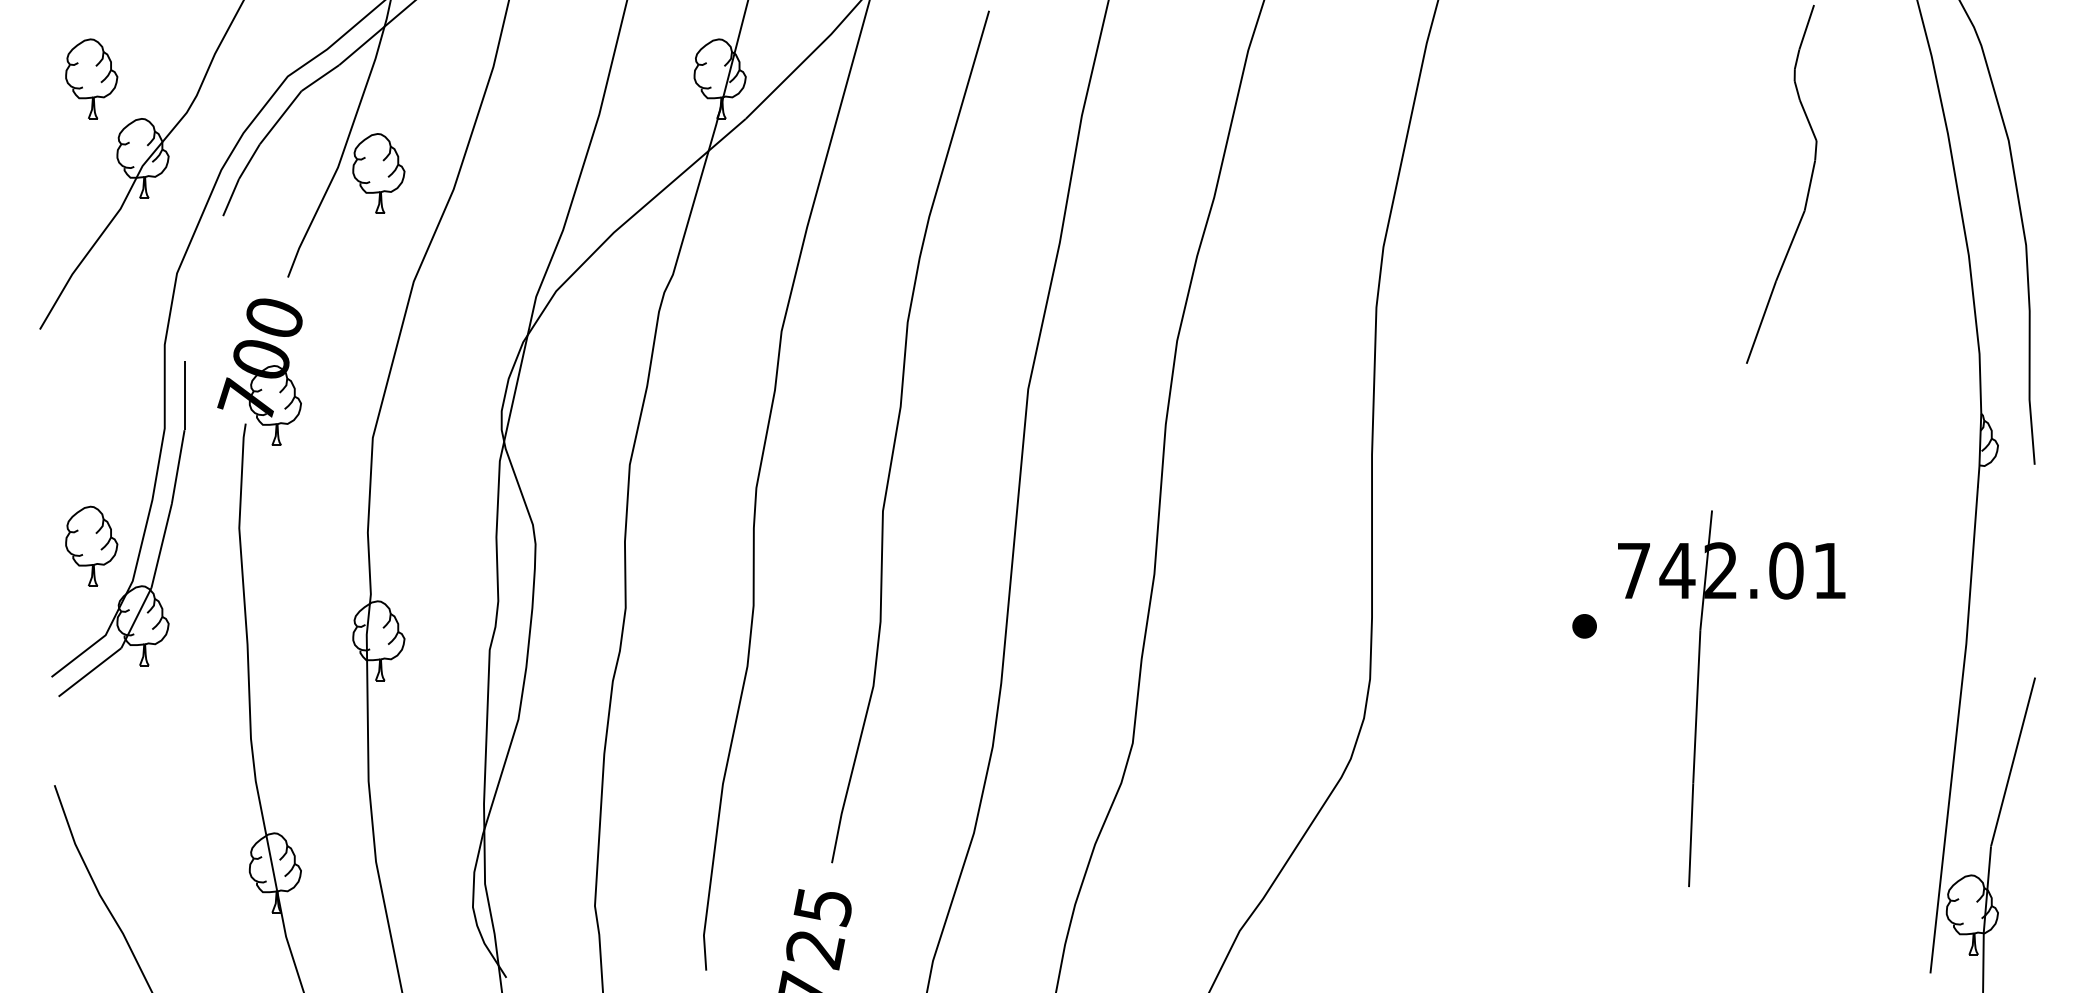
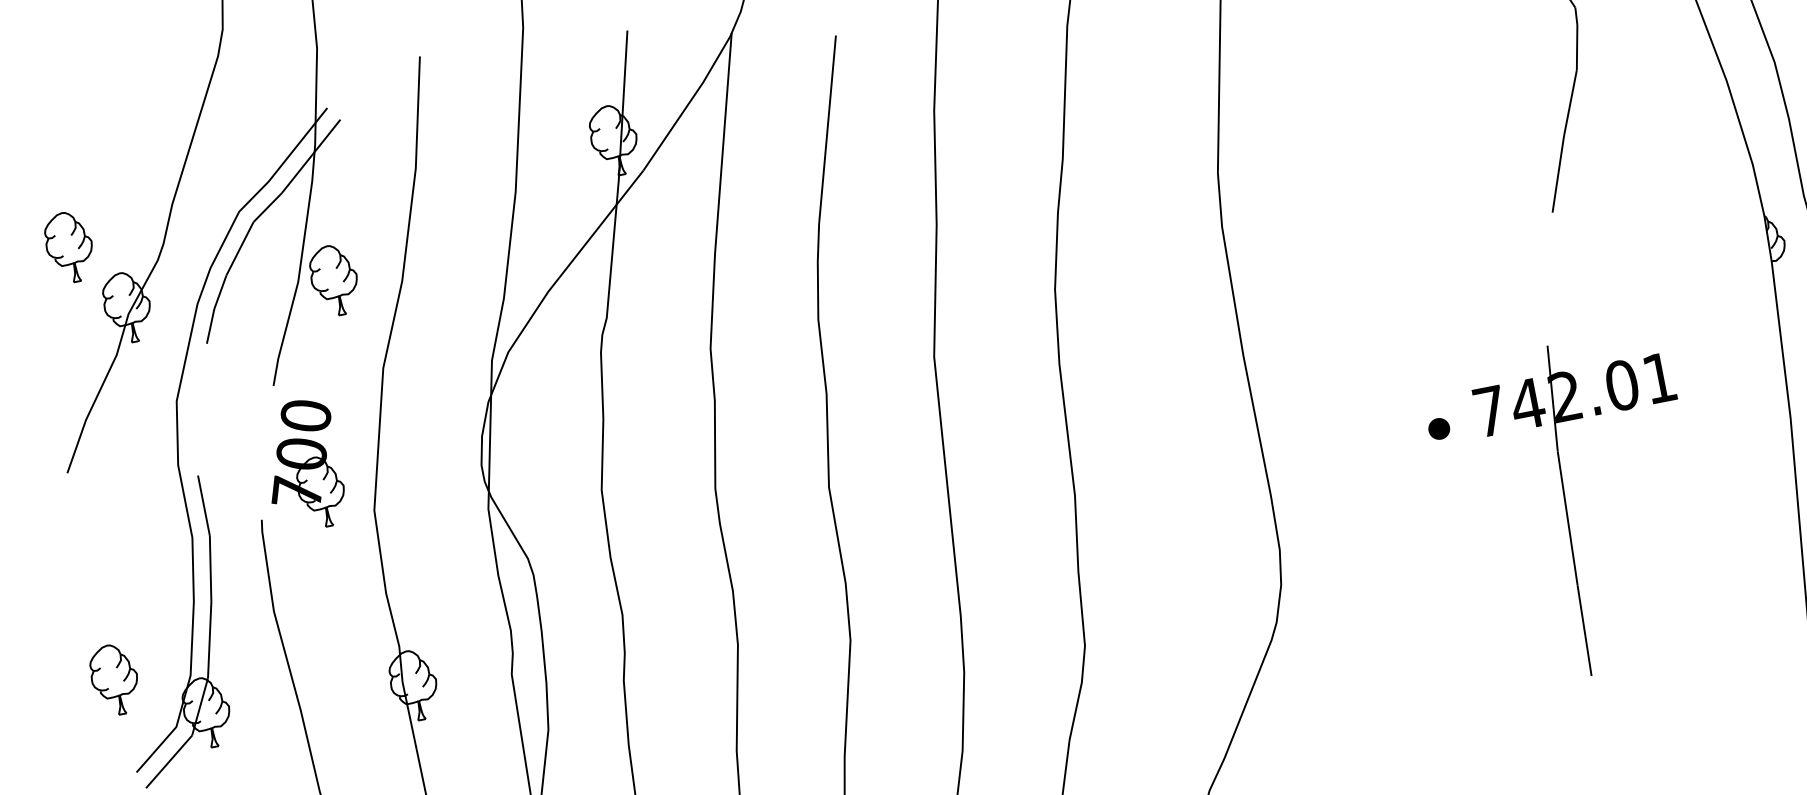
part: (259, 371) -> (302, 464), moved
part: (91, 545) -> (114, 679), moved
part: (1584, 626) -> (1439, 429), moved

